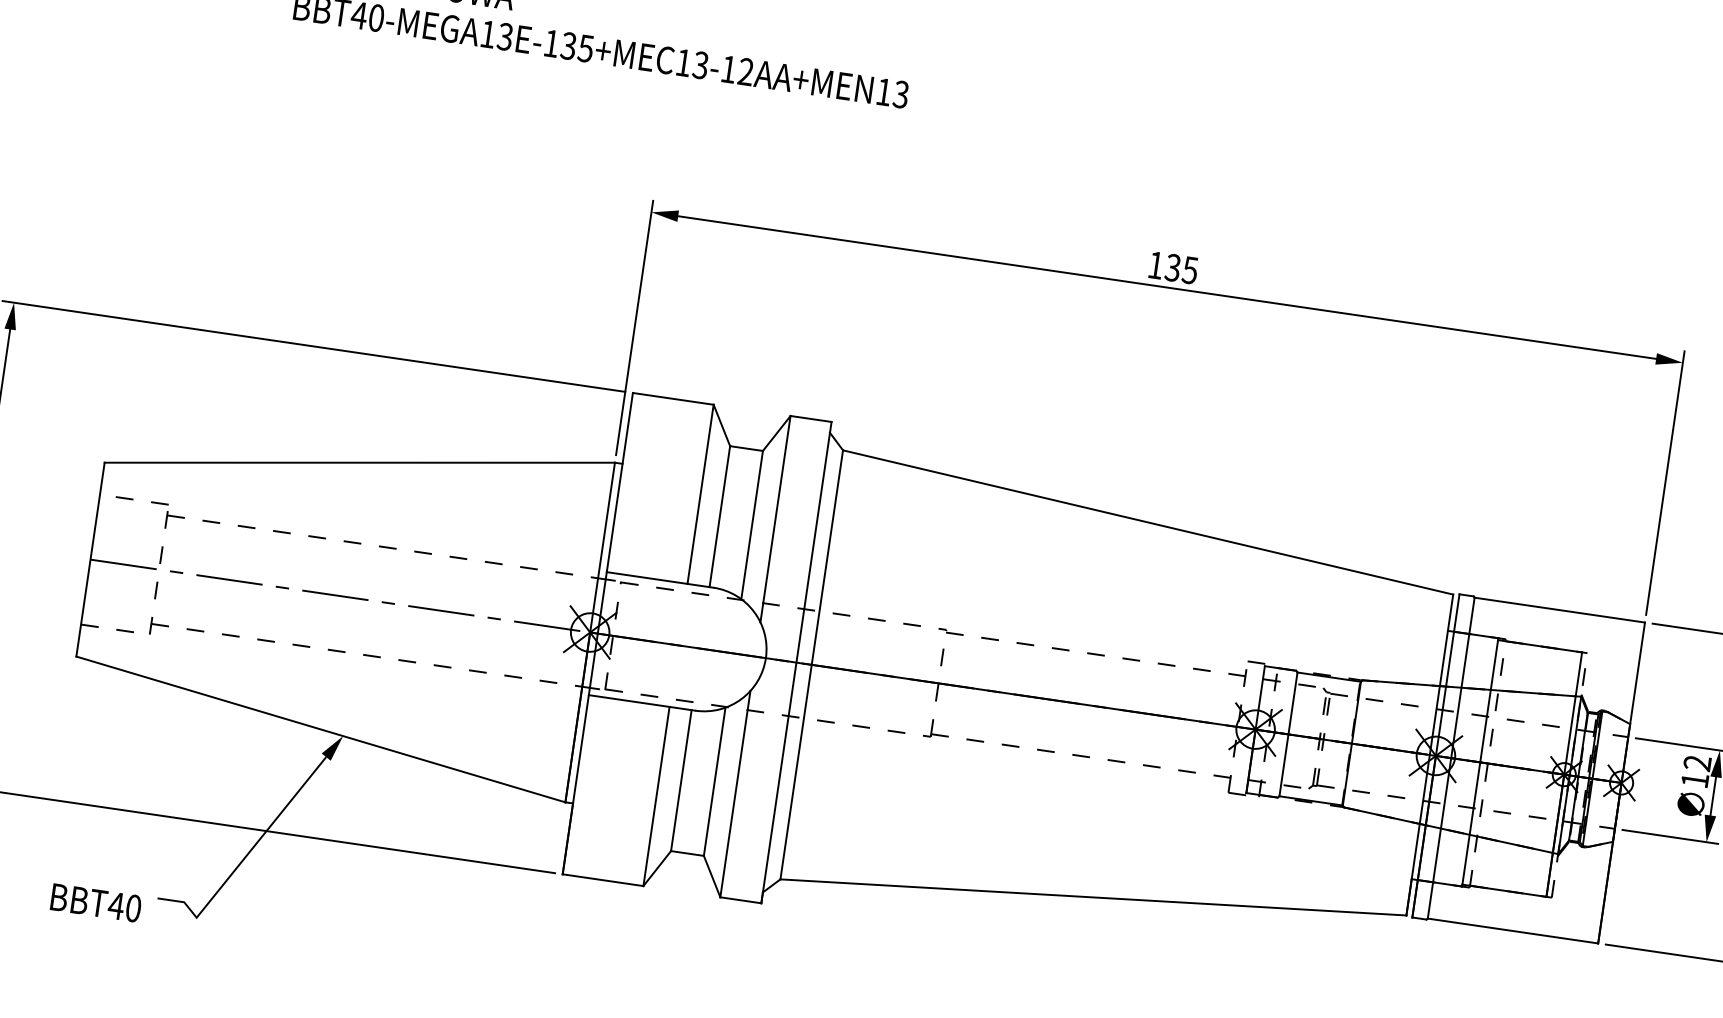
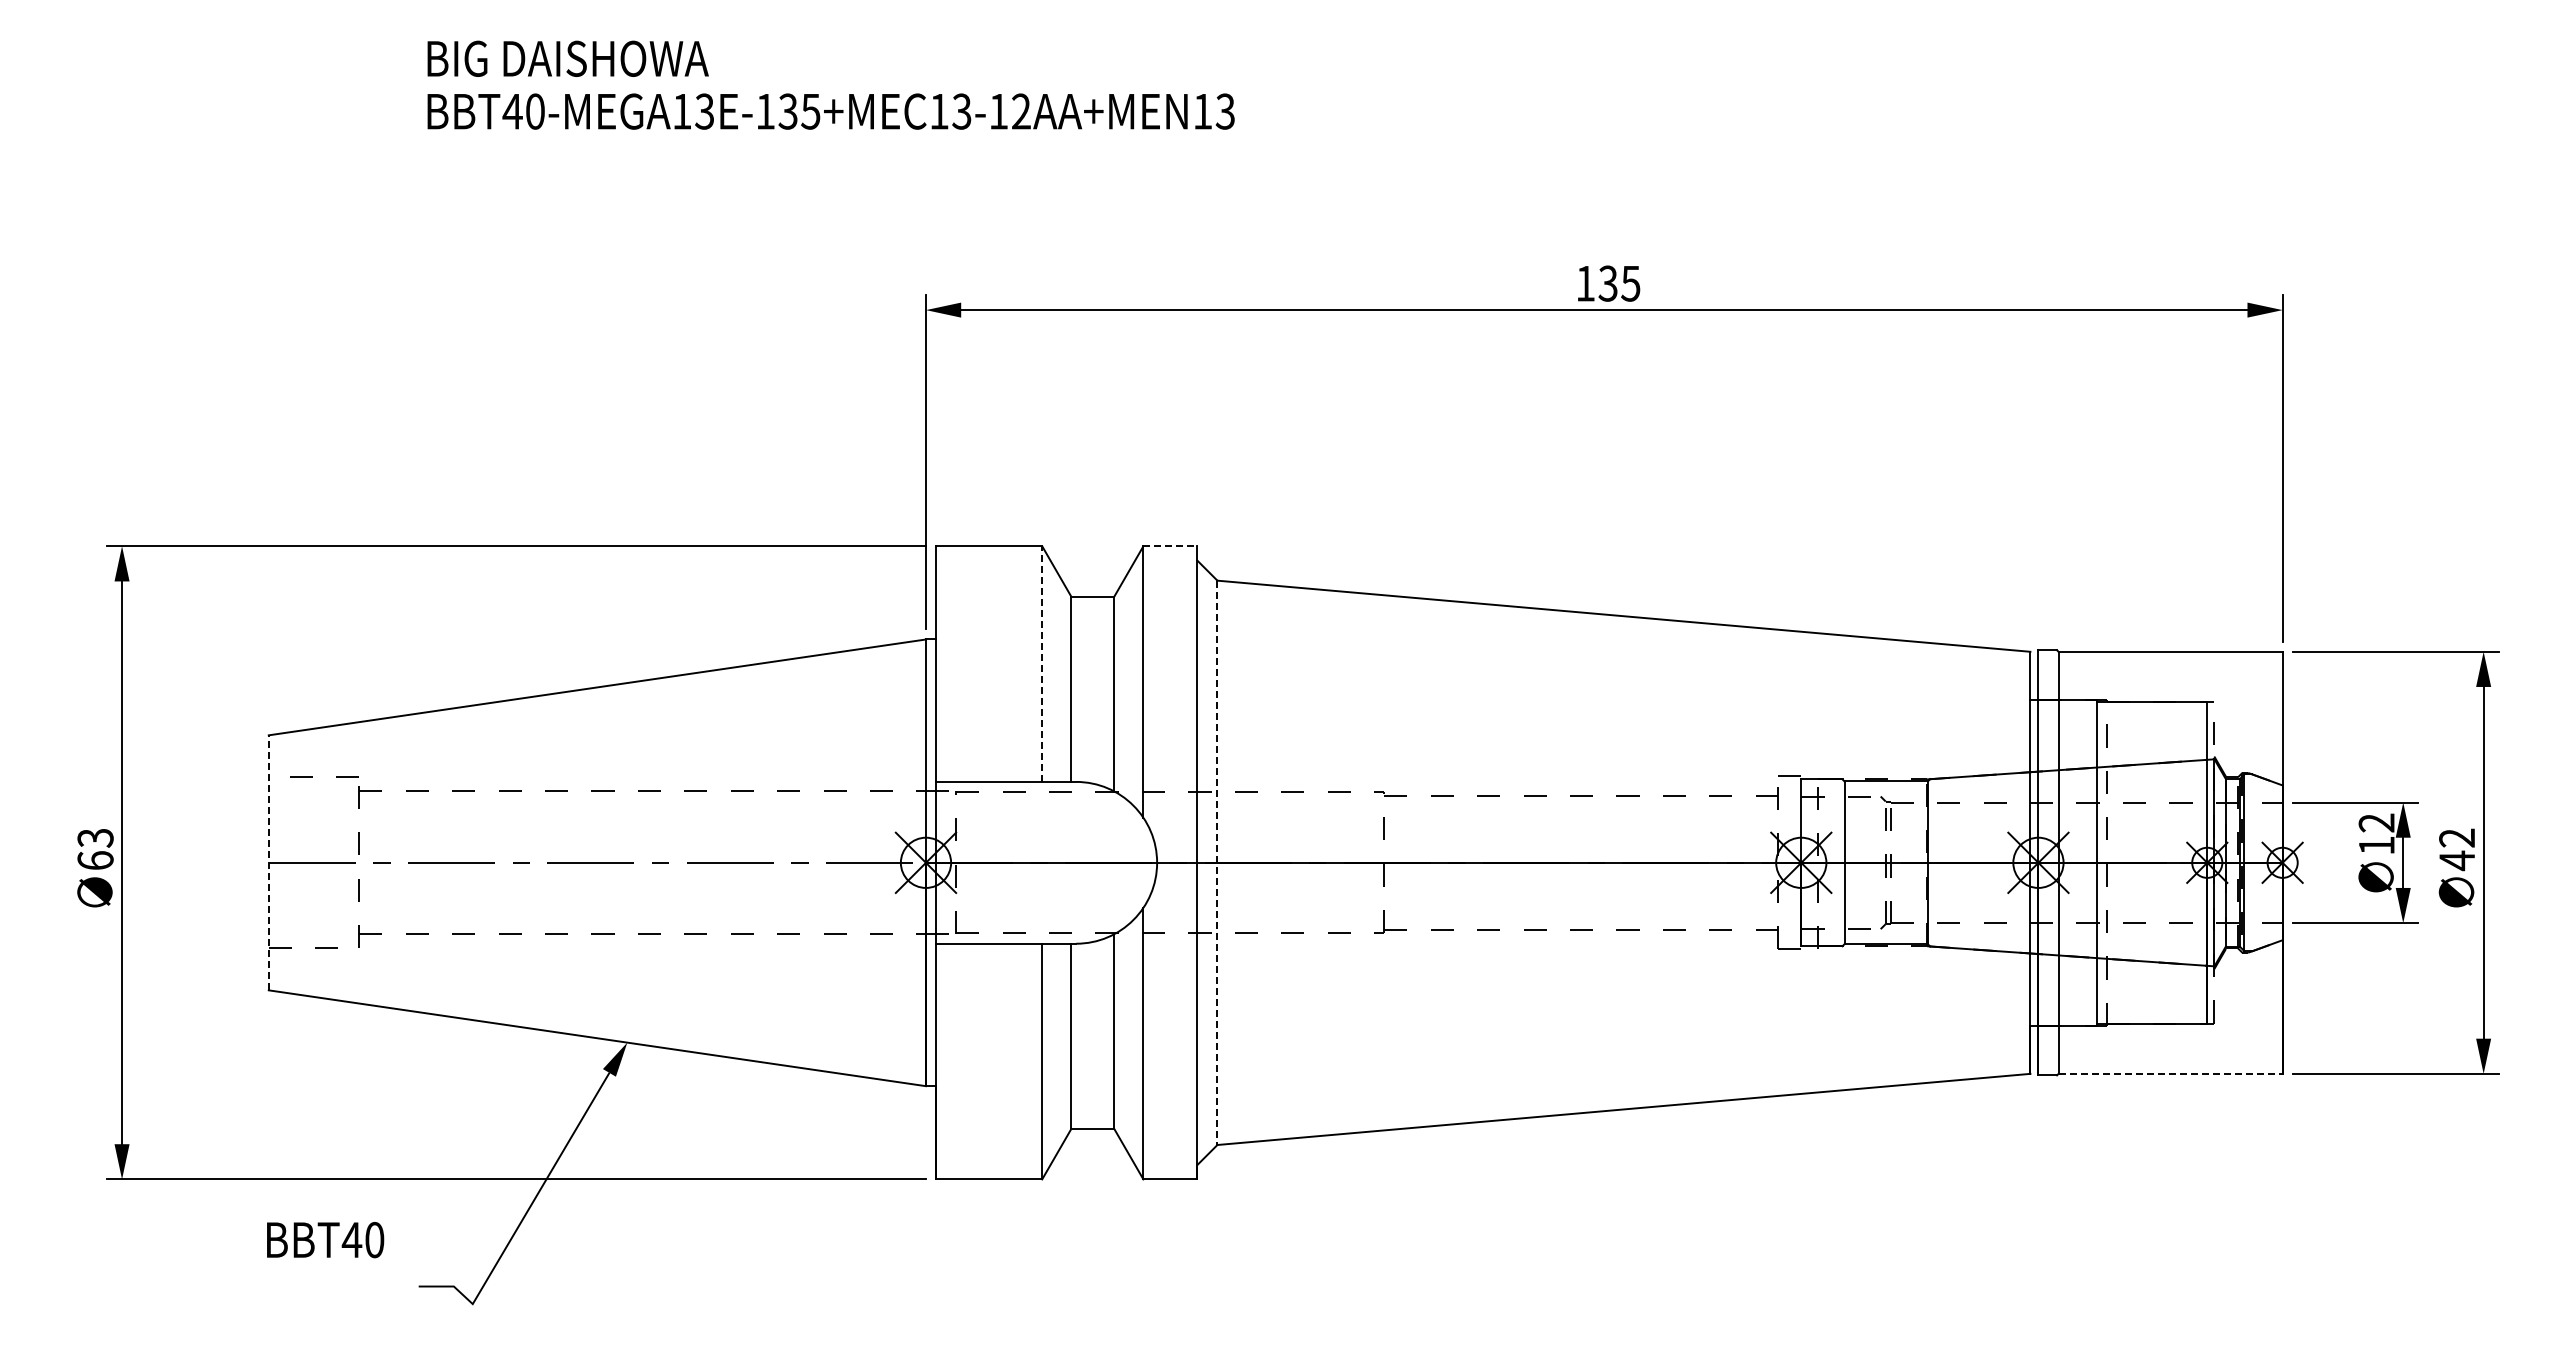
line: (811, 419) -> (1170, 546), solid -> dashed
line: (700, 494) -> (1042, 664), solid -> dashed
line: (90, 559) -> (268, 862), solid -> dashed
line: (811, 665) -> (1217, 863), solid -> dashed
text: (96, 903) -> (325, 1240), moved
line: (1513, 930) -> (2171, 1073), solid -> dashed

